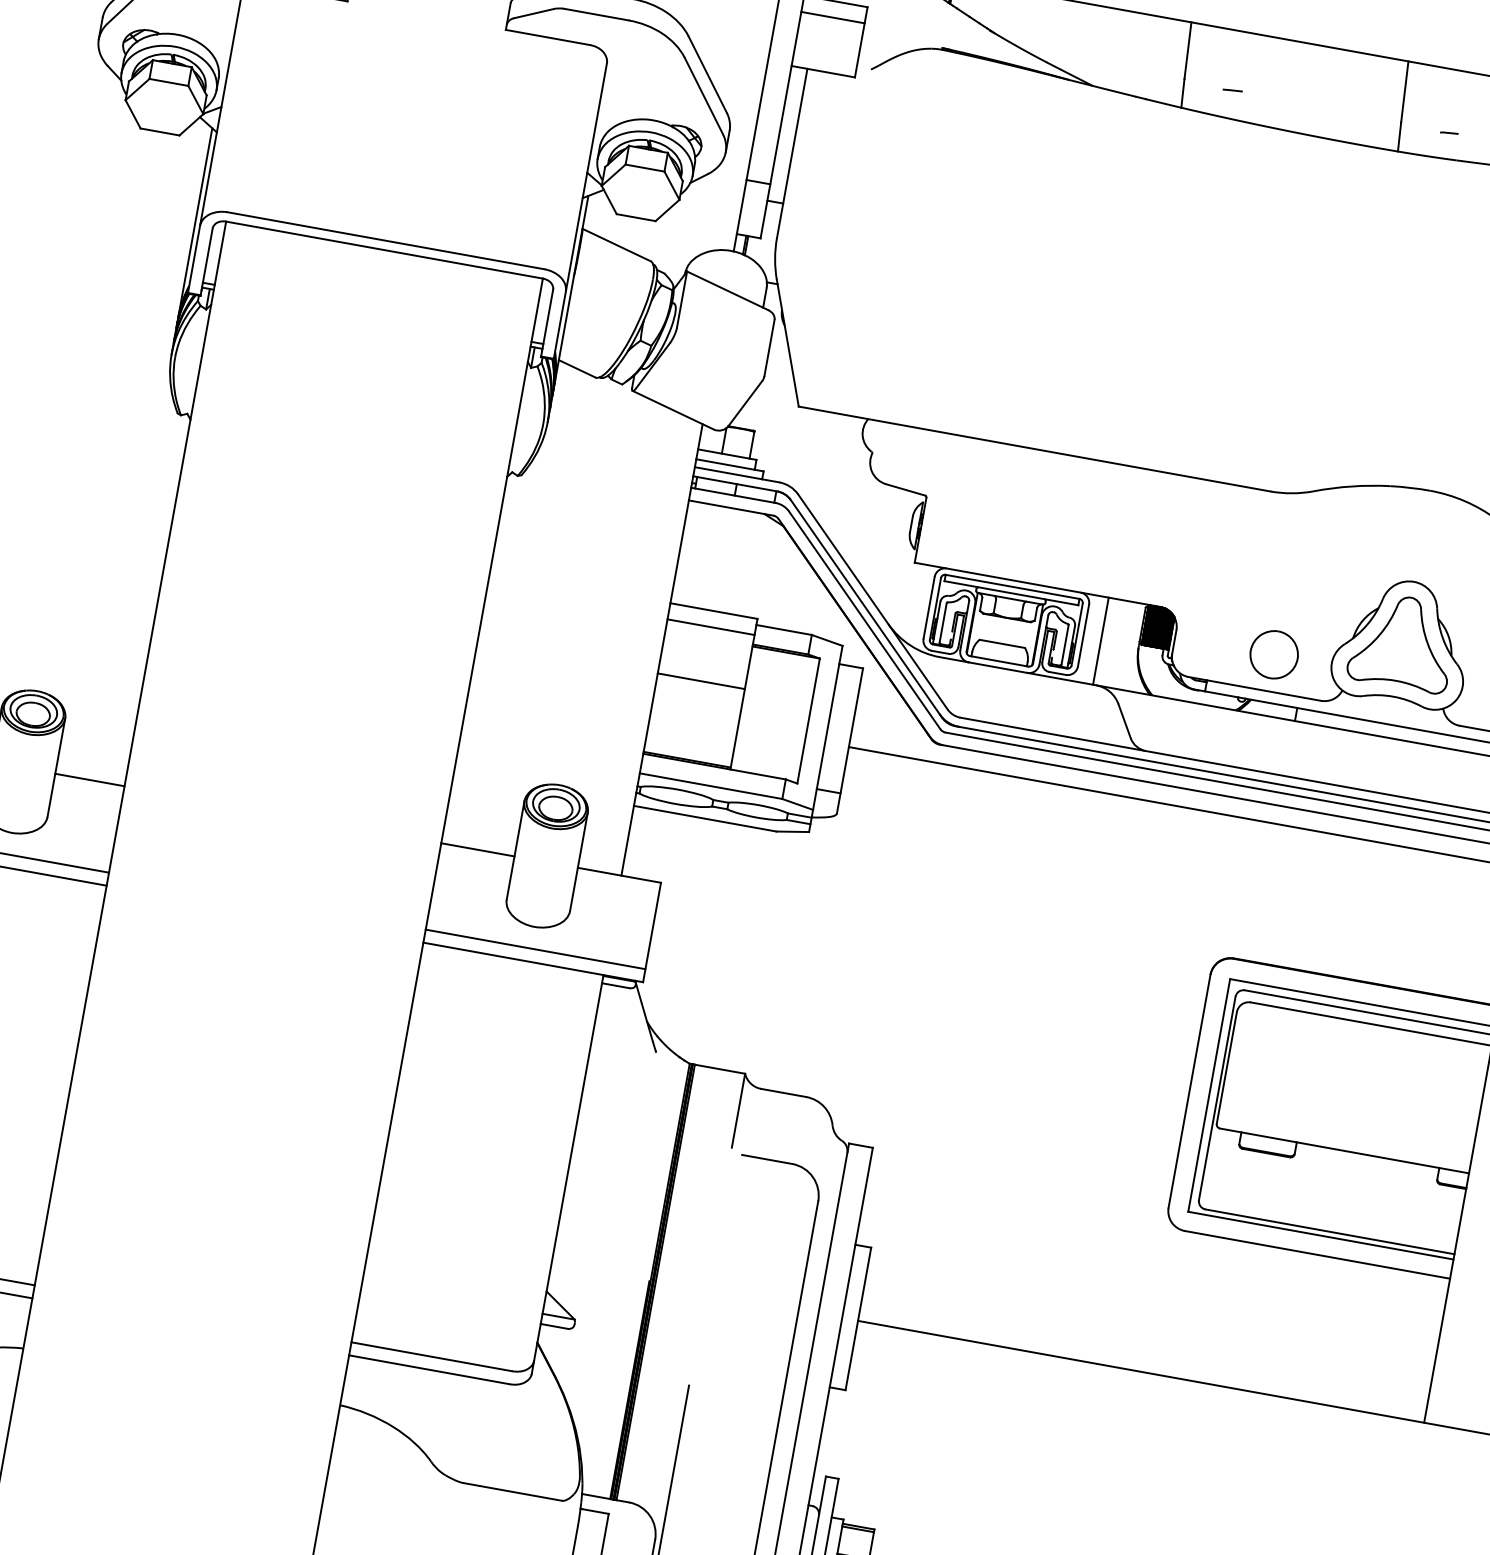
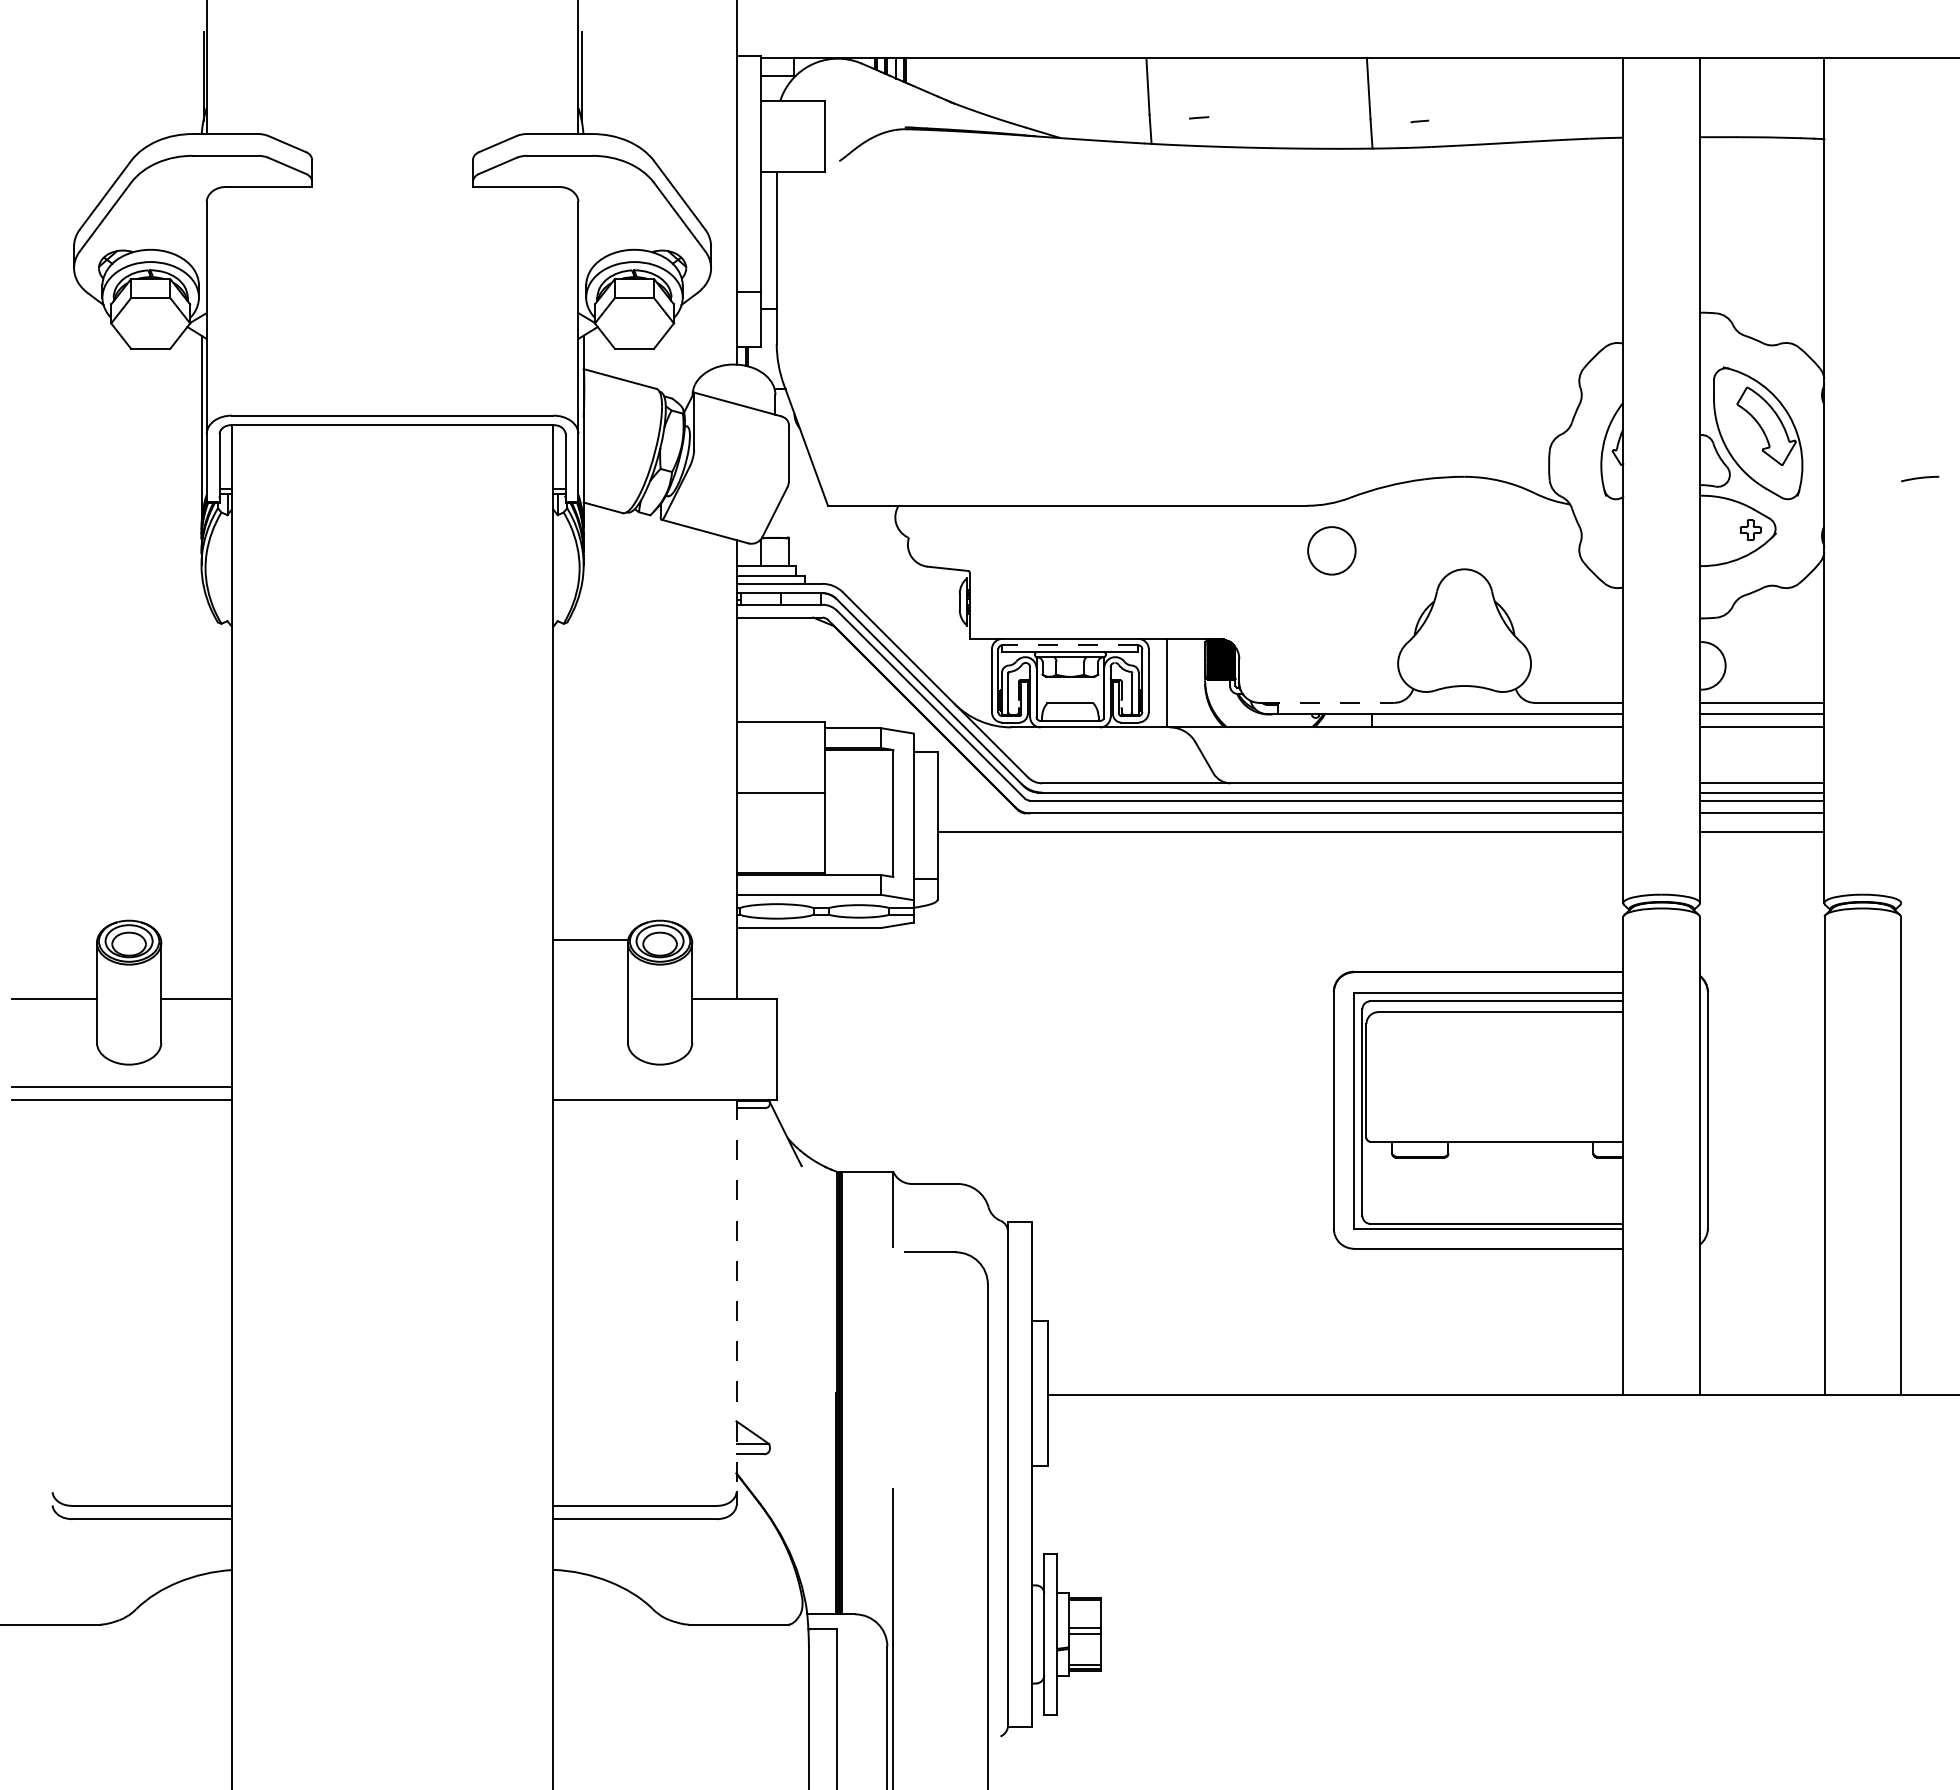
line: (832, 17) -> (792, 116), removed
line: (1012, 587) -> (1070, 645), solid -> dashed
line: (710, 627) -> (780, 738), removed
part: (1403, 642) -> (1464, 630), removed
part: (1273, 654) -> (1331, 550), moved
line: (1255, 688) -> (1327, 702), solid -> dashed
line: (477, 849) -> (590, 939), moved
line: (535, 949) -> (664, 1086), removed
line: (568, 1168) -> (736, 1296), solid -> dashed

